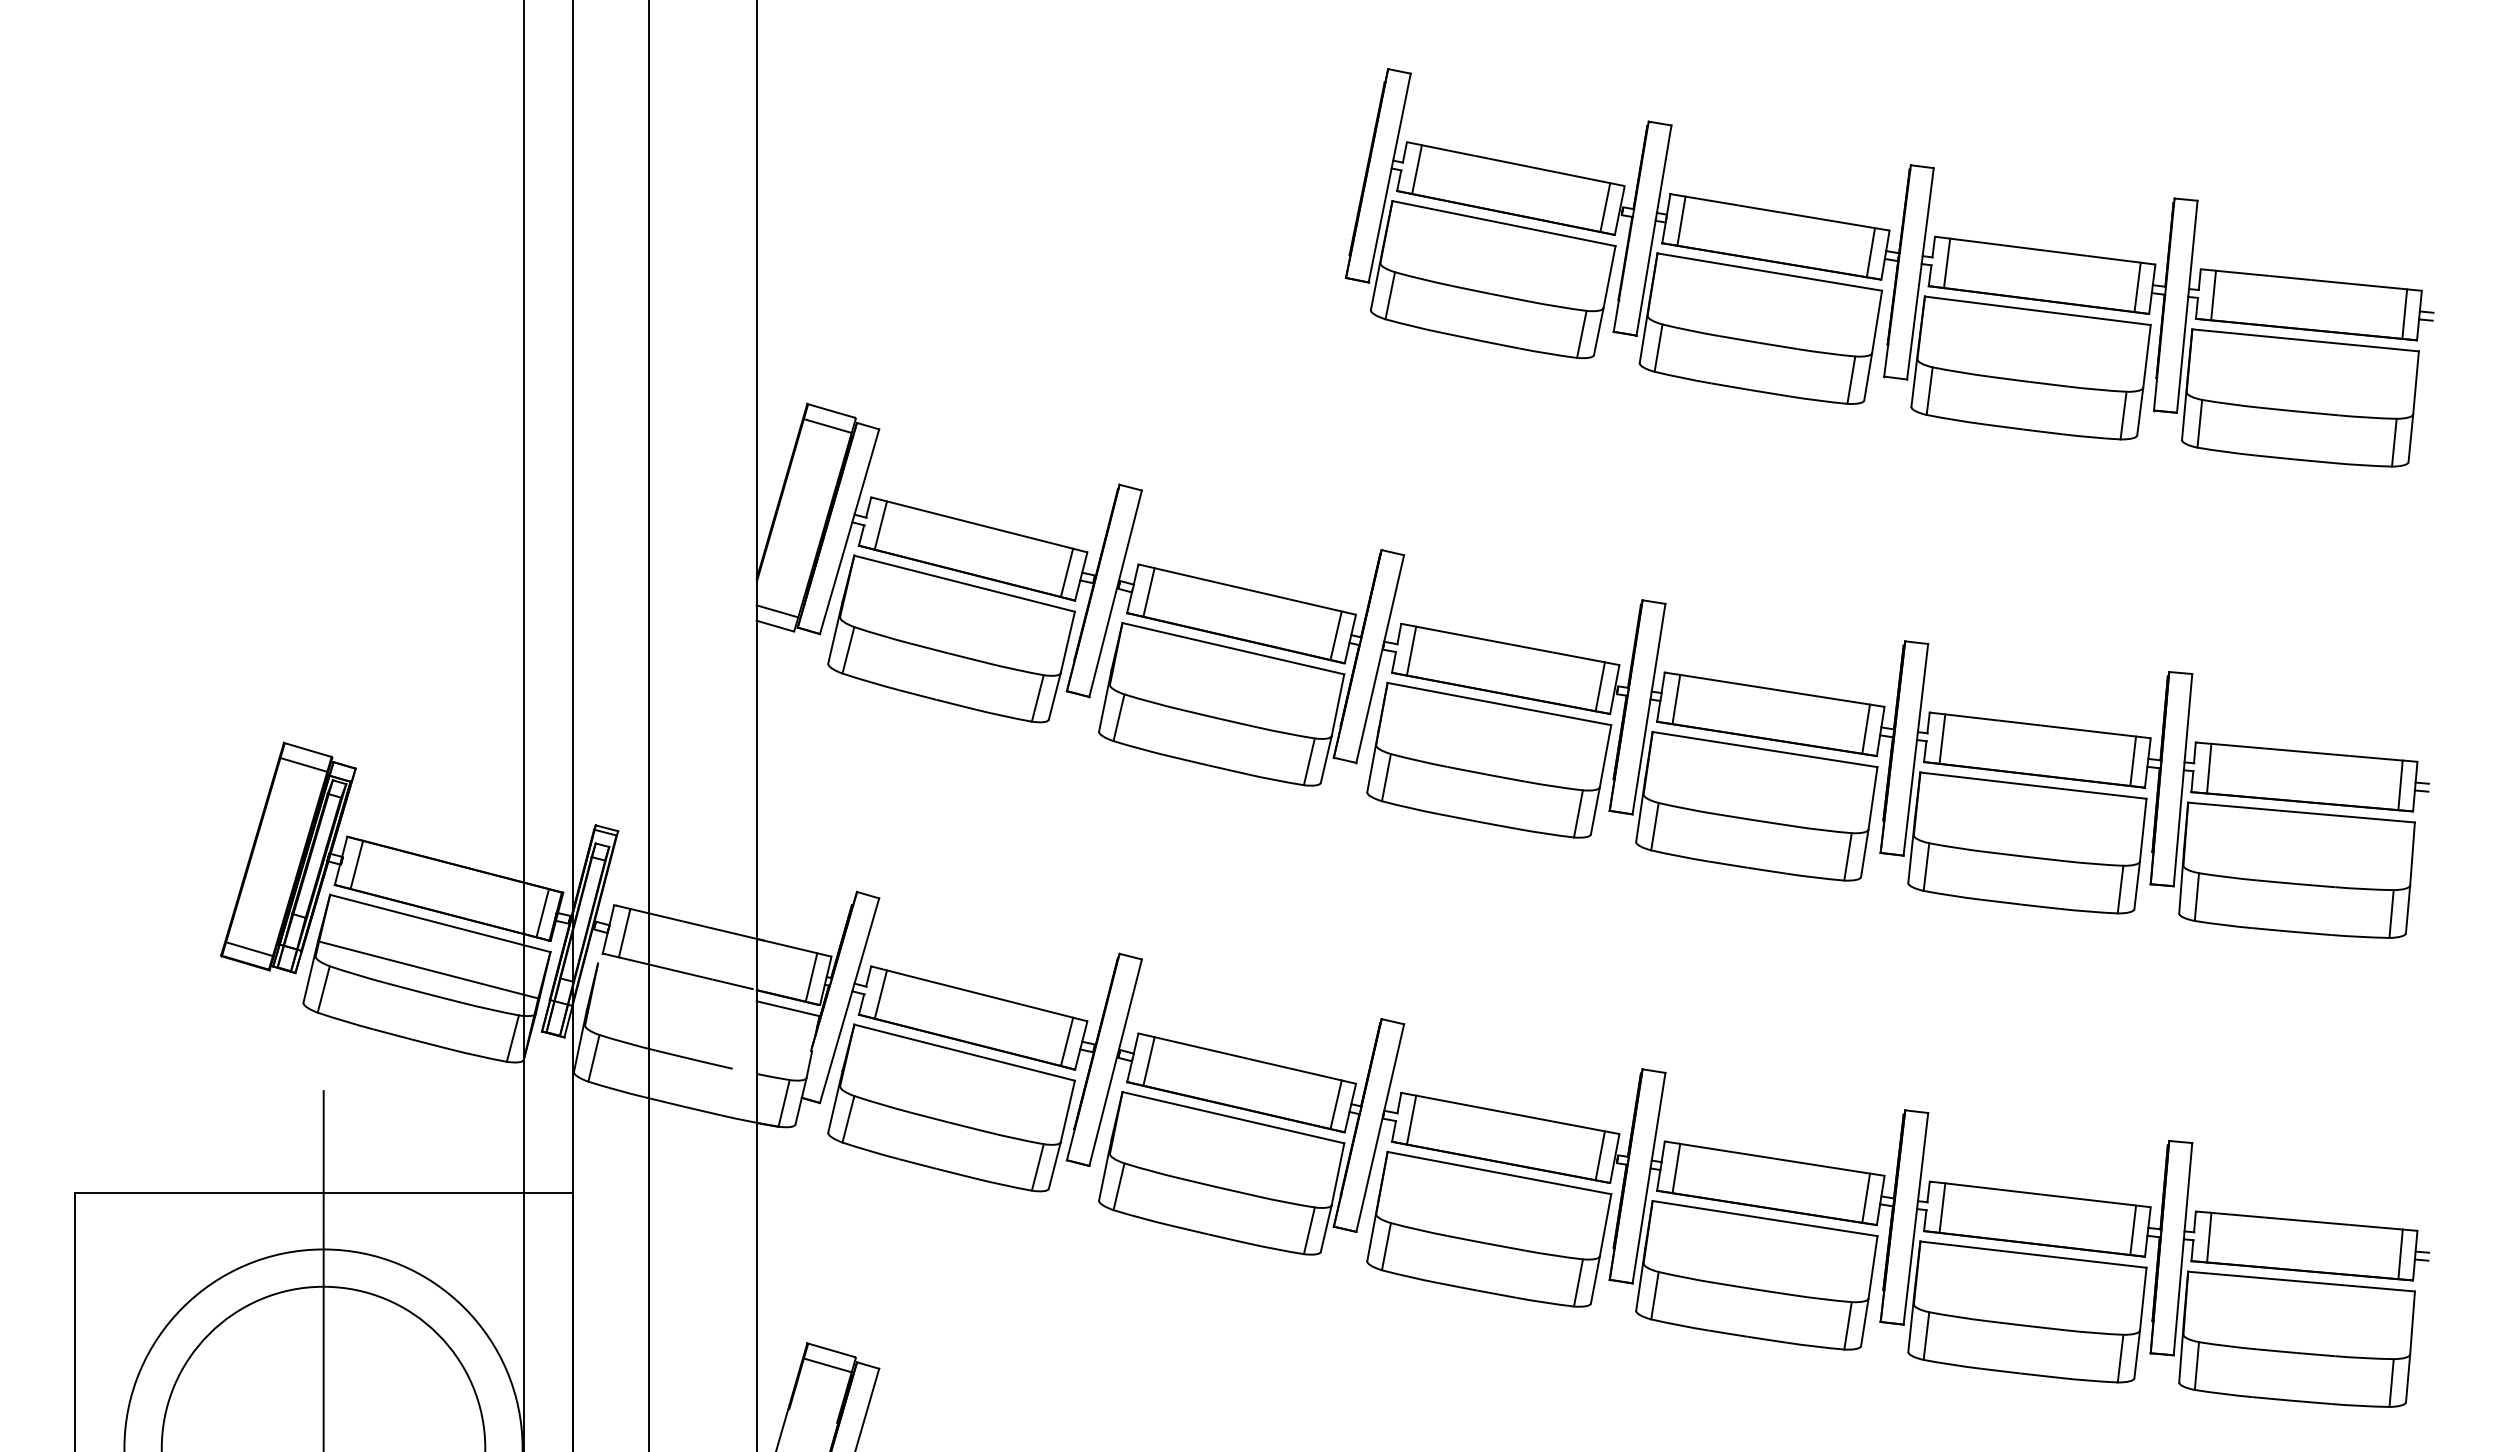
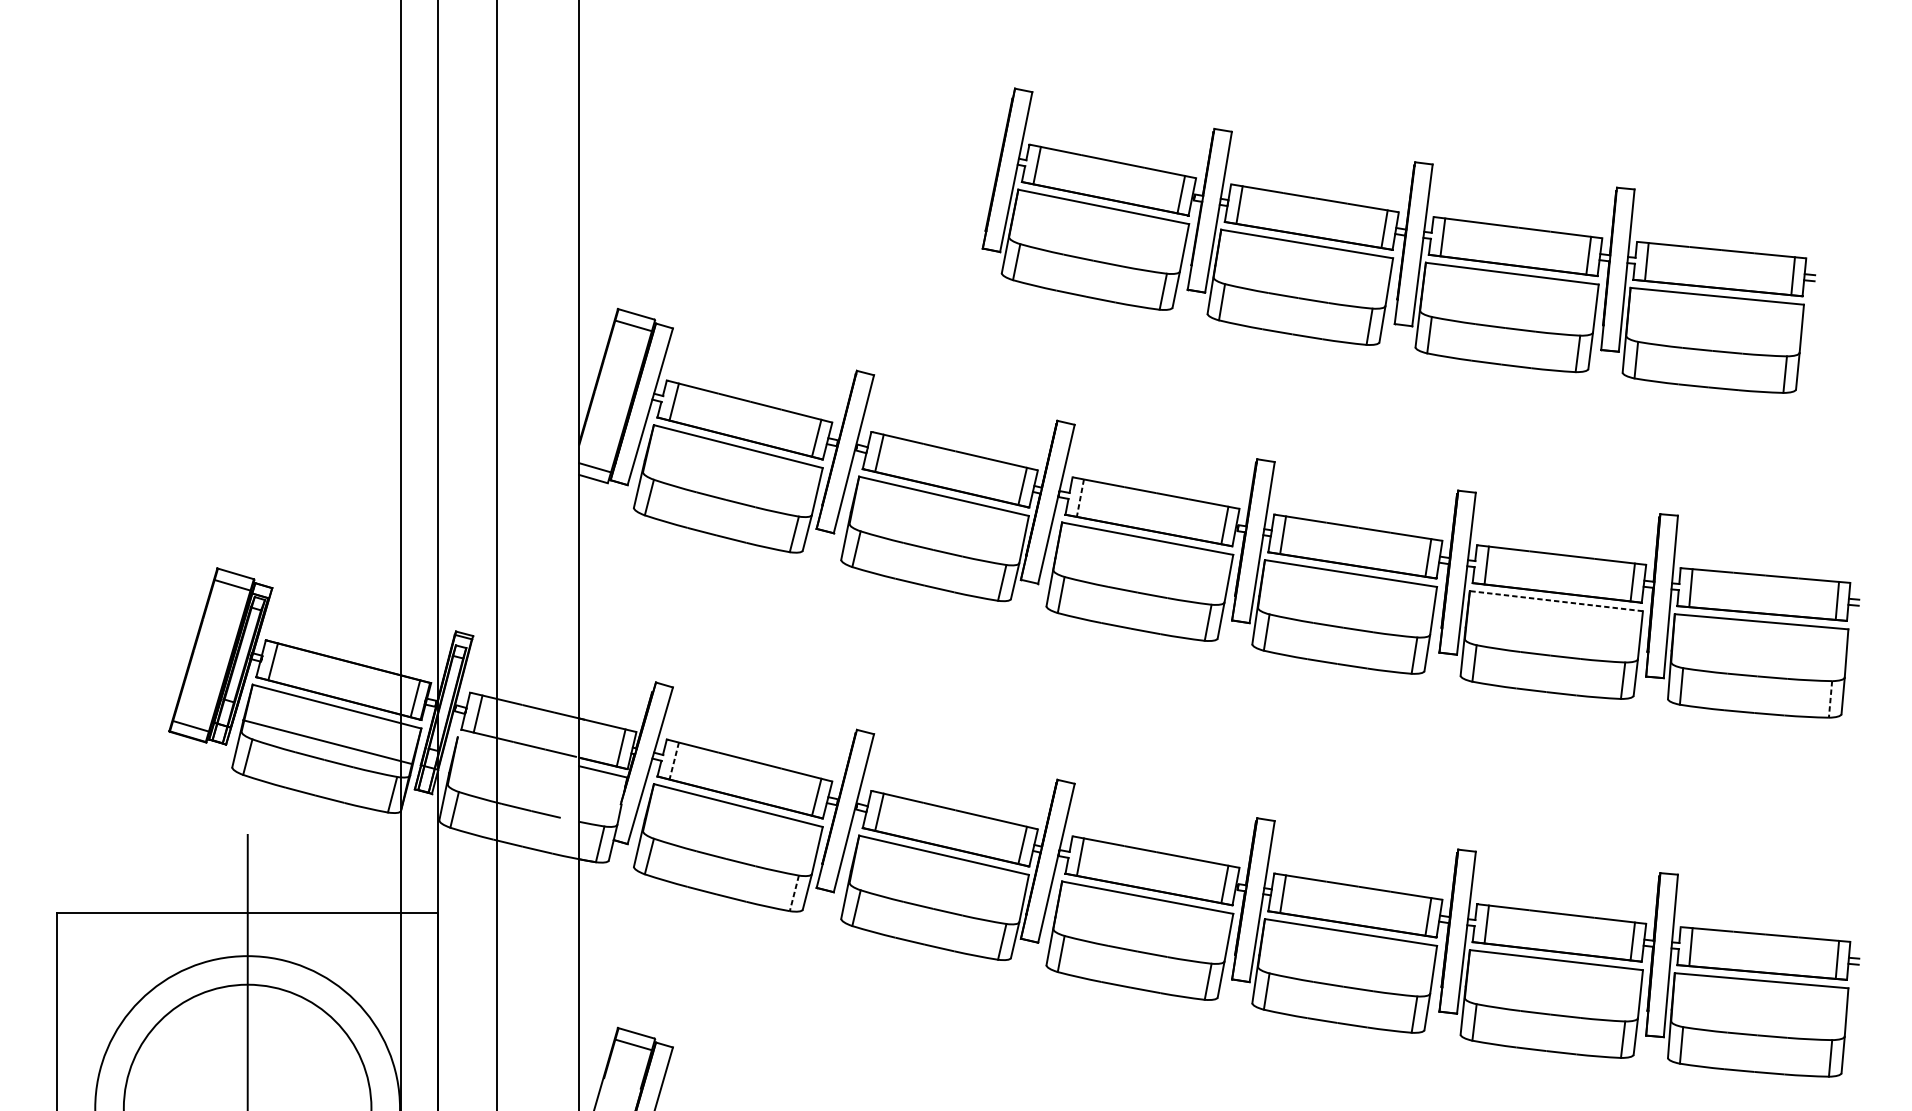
part: (1889, 267) -> (1398, 240), moved
line: (1411, 651) -> (1080, 498), solid -> dashed
line: (2033, 785) -> (1556, 601), solid -> dashed
line: (2391, 914) -> (1830, 699), solid -> dashed
line: (880, 994) -> (673, 761), solid -> dashed
line: (1037, 1167) -> (794, 893), solid -> dashed

